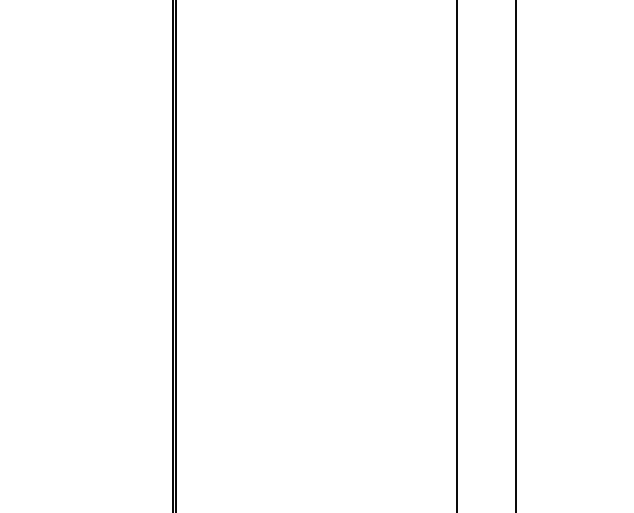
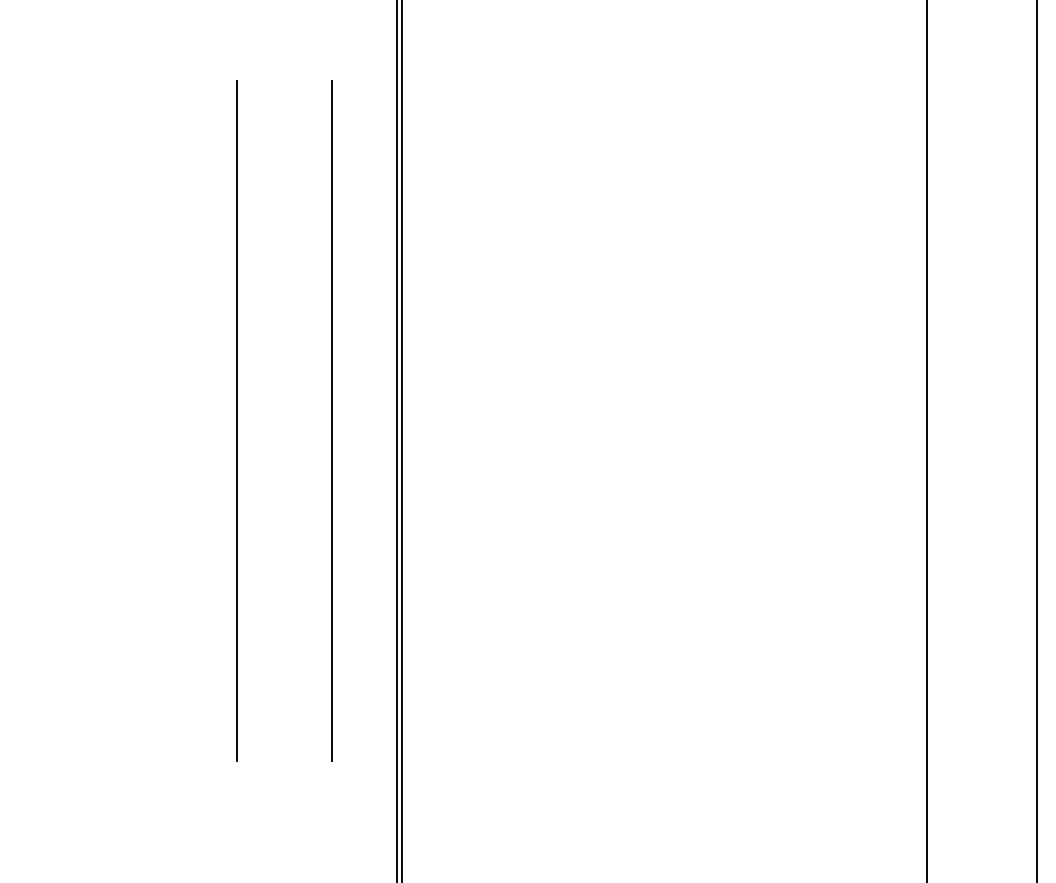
line: (87, 264) -> (237, 421), added
line: (138, 264) -> (332, 421), added

